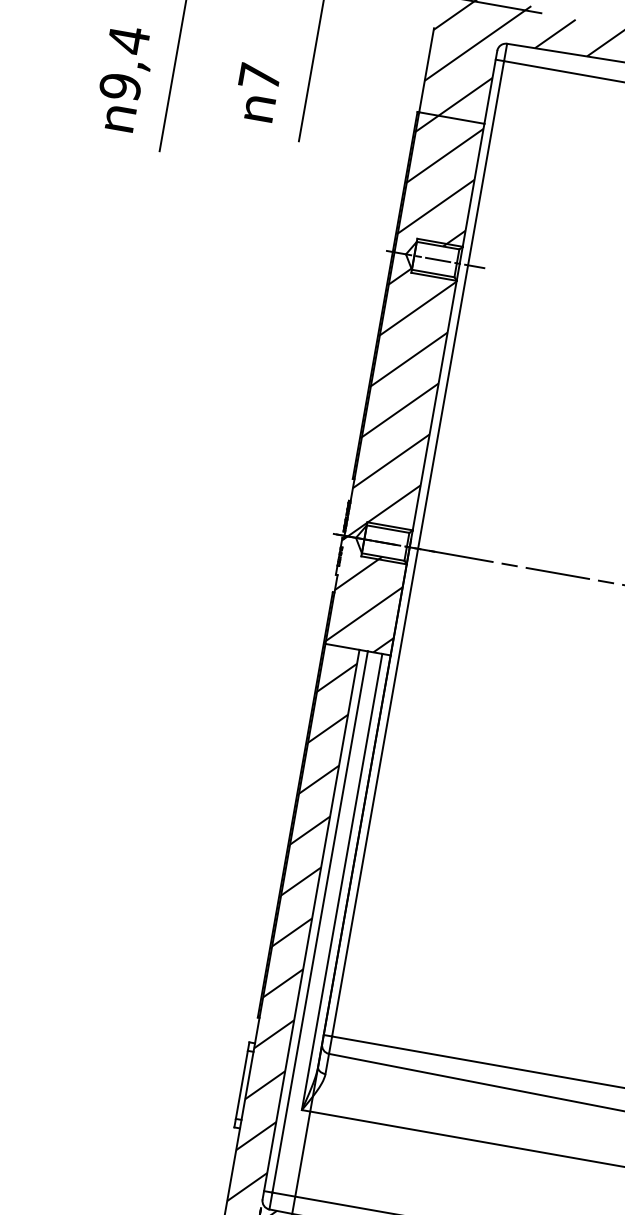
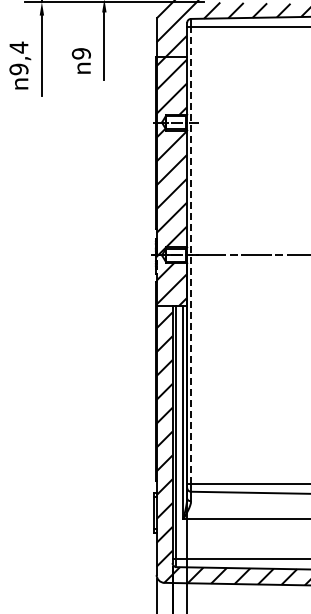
text: (257, 75) -> (80, 53), 7 -> 9
line: (419, 547) -> (191, 254), solid -> dashed

